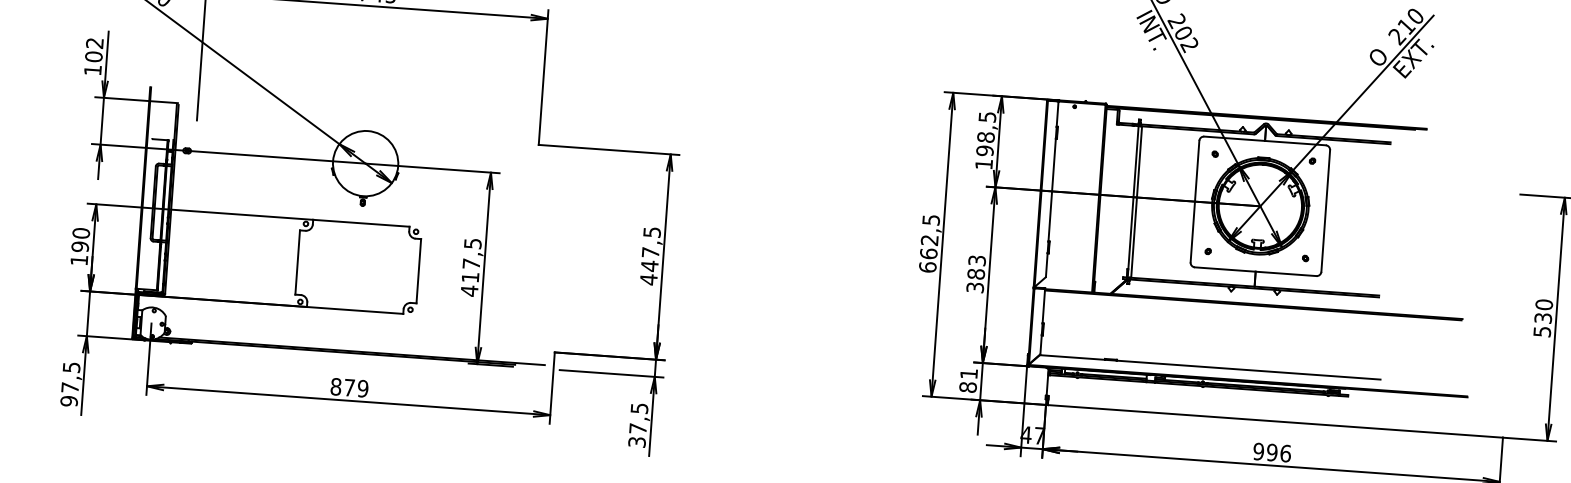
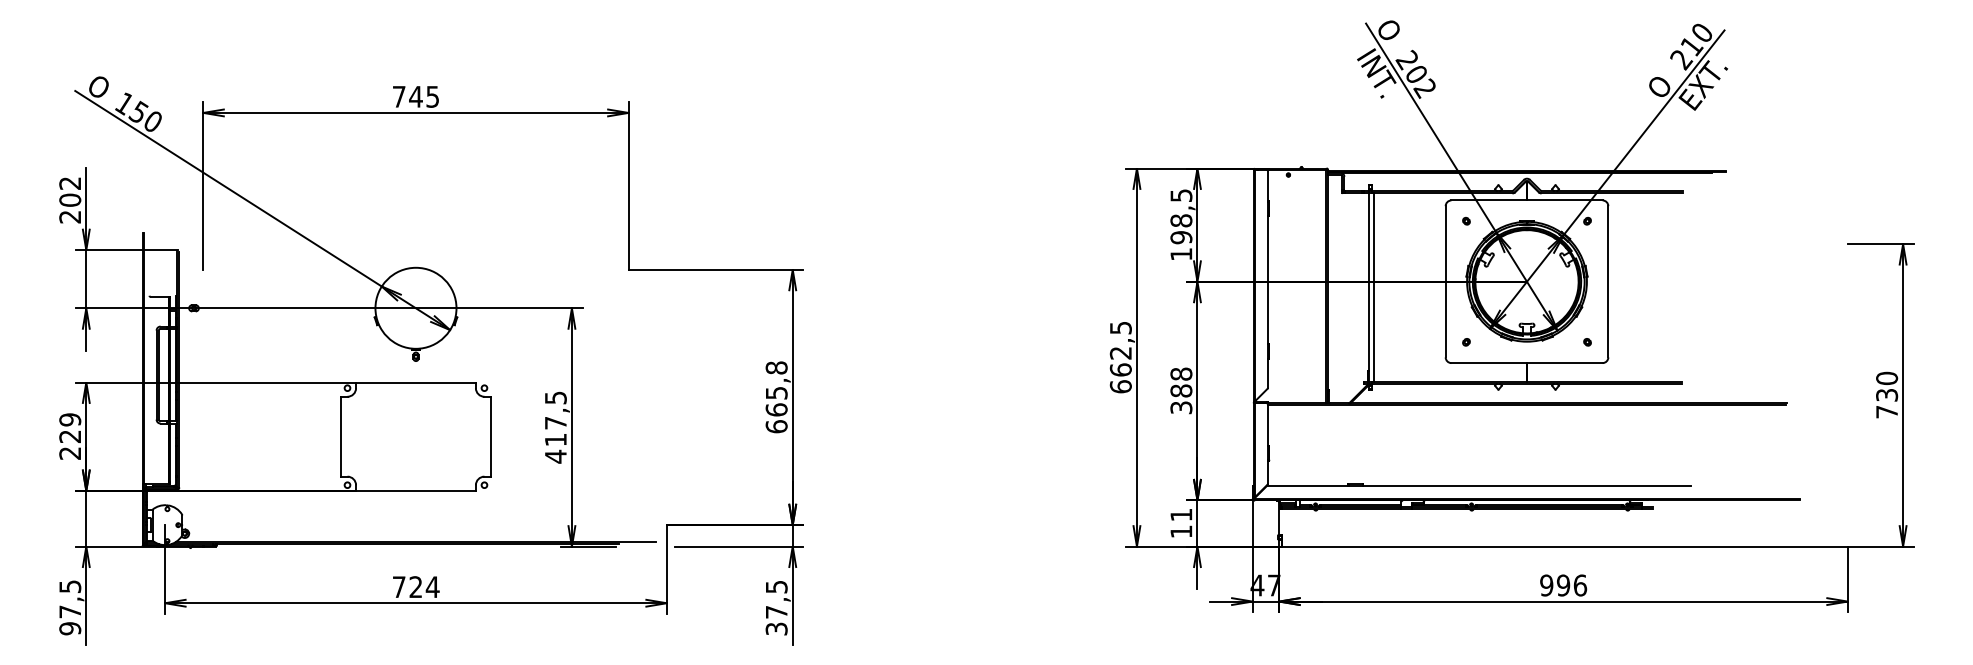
text: (92, 70) -> (69, 217), 102 -> 202
text: (80, 246) -> (70, 436), 190 -> 229
text: (650, 256) -> (776, 397), 447,5 -> 665,8
text: (977, 260) -> (1181, 373), 383 -> 388
text: (1542, 332) -> (1887, 412), 530 -> 730
text: (968, 387) -> (1181, 531), 81 -> 11
text: (349, 388) -> (415, 587), 879 -> 724

